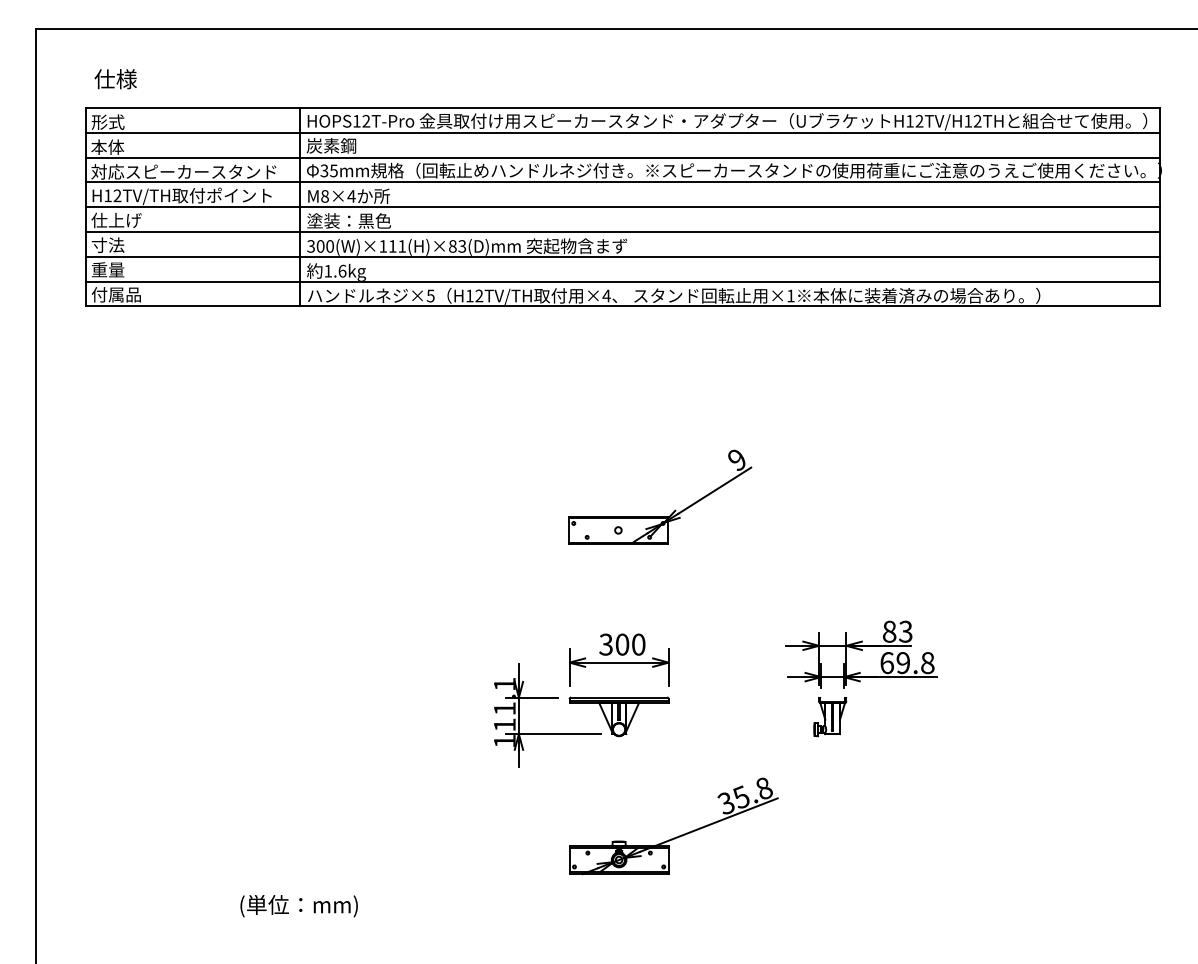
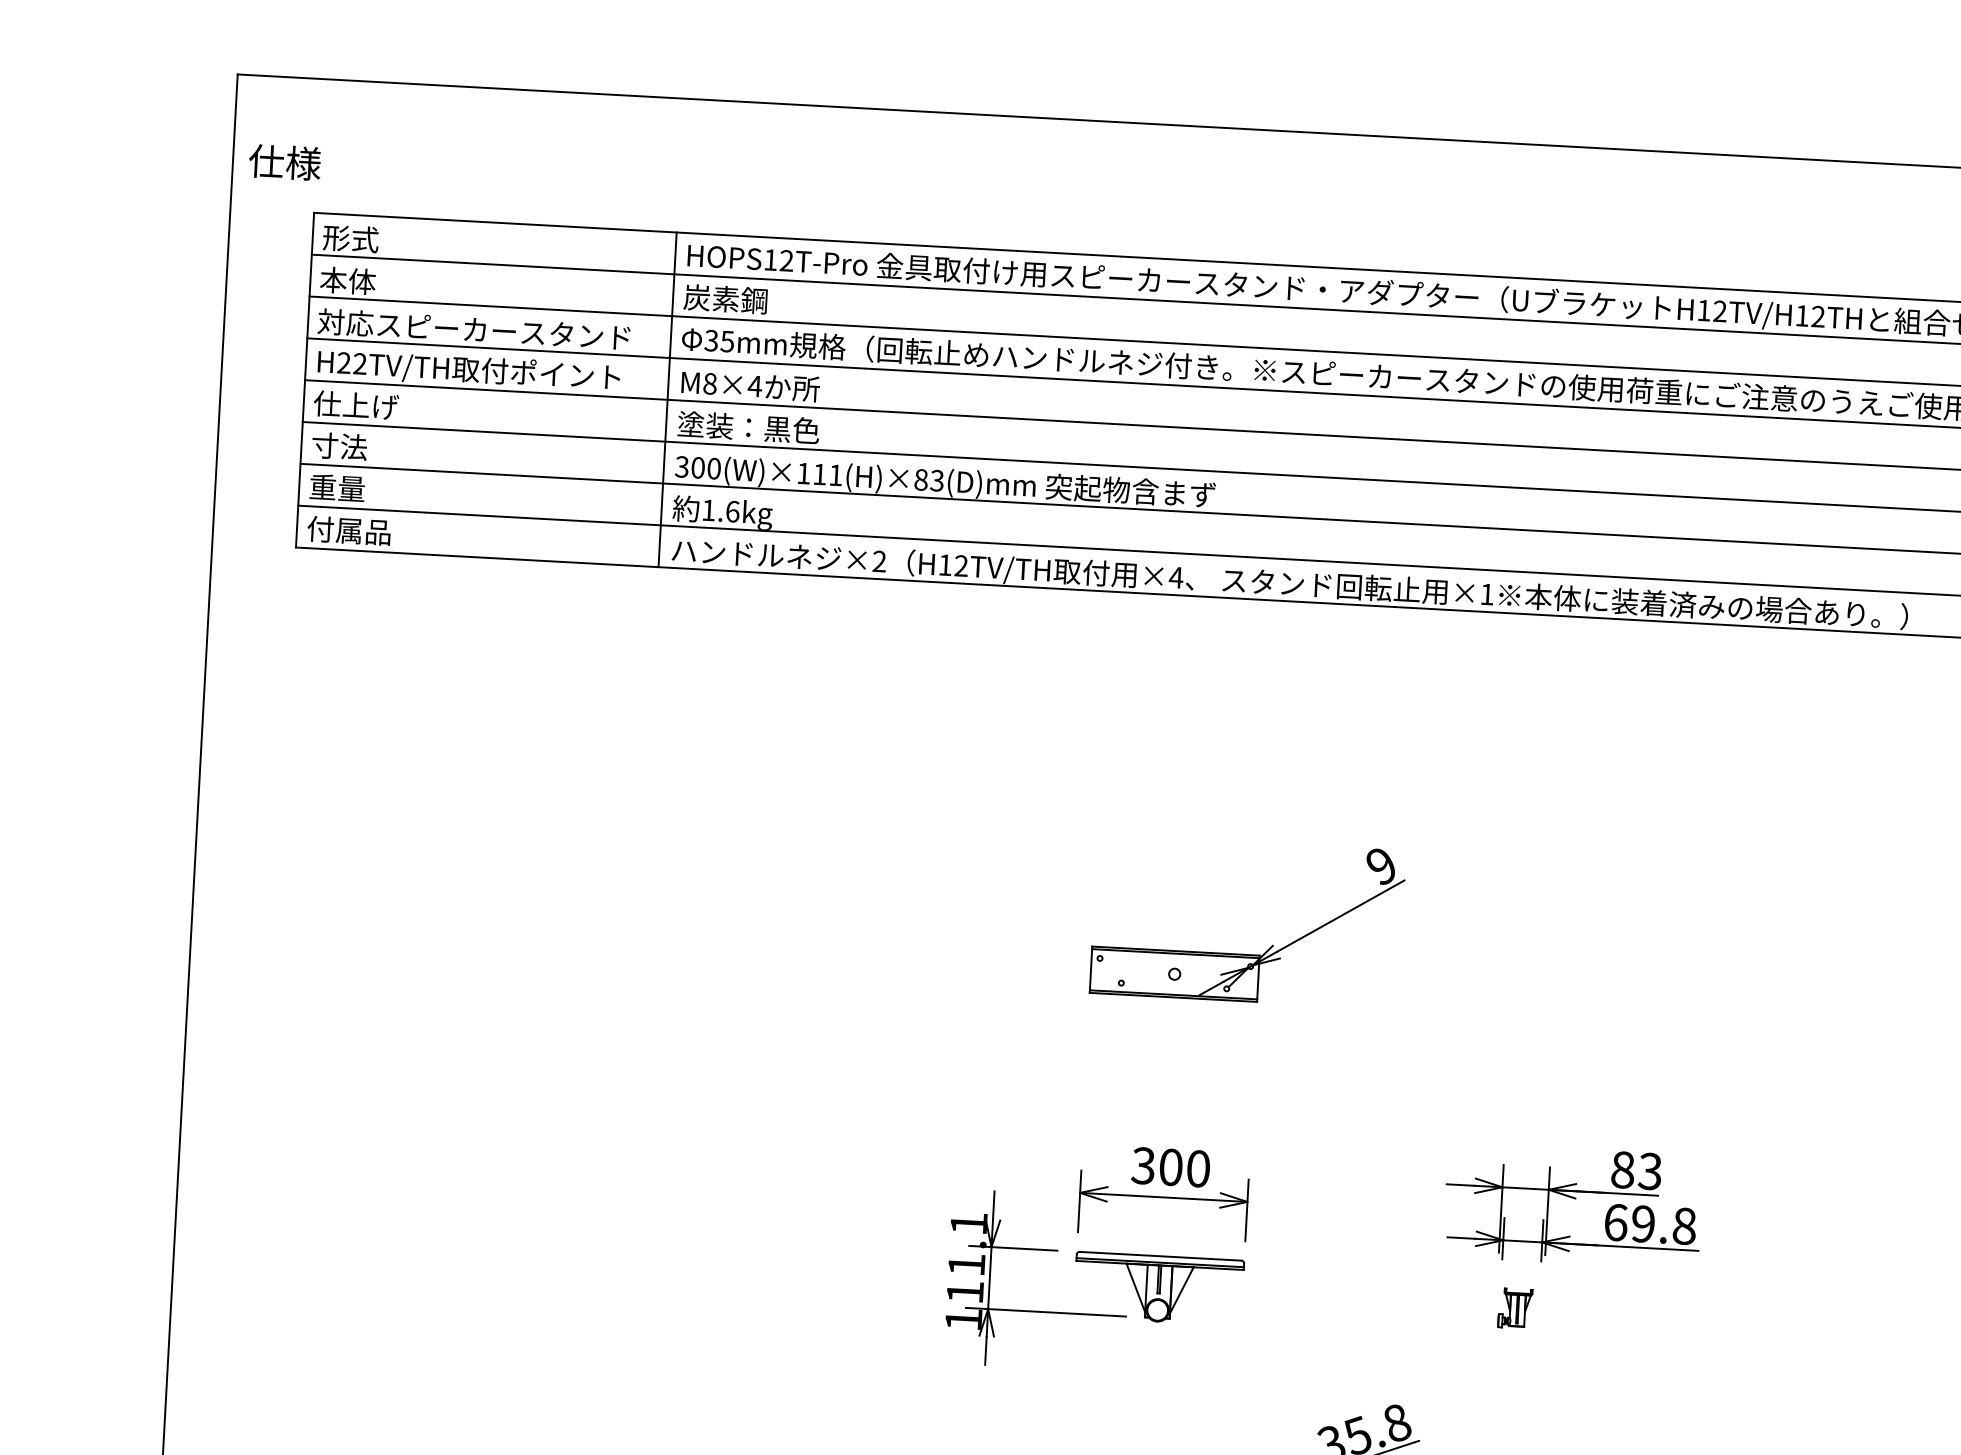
text: (115, 79) -> (284, 162), moved
text: (107, 195) -> (343, 362), H12TV/TH -> H22TV/TH
text: (430, 295) -> (879, 560), ×5 -> ×2
part: (830, 717) -> (1515, 1309), size x0.6

